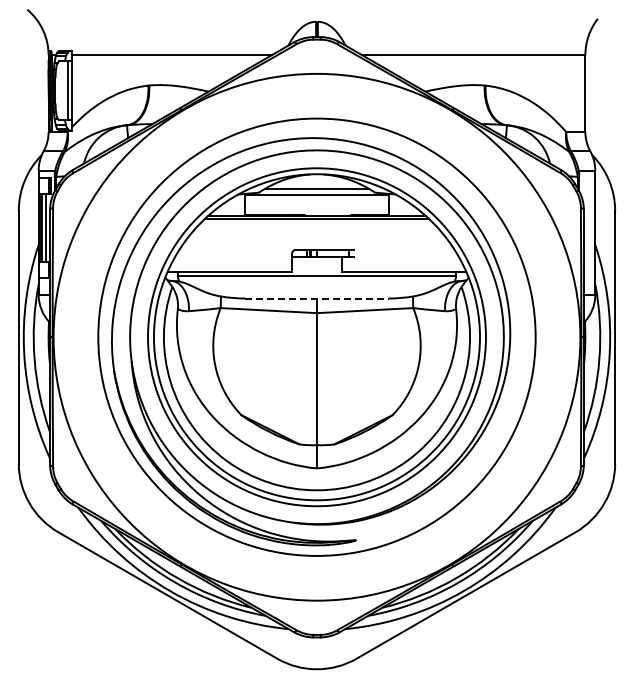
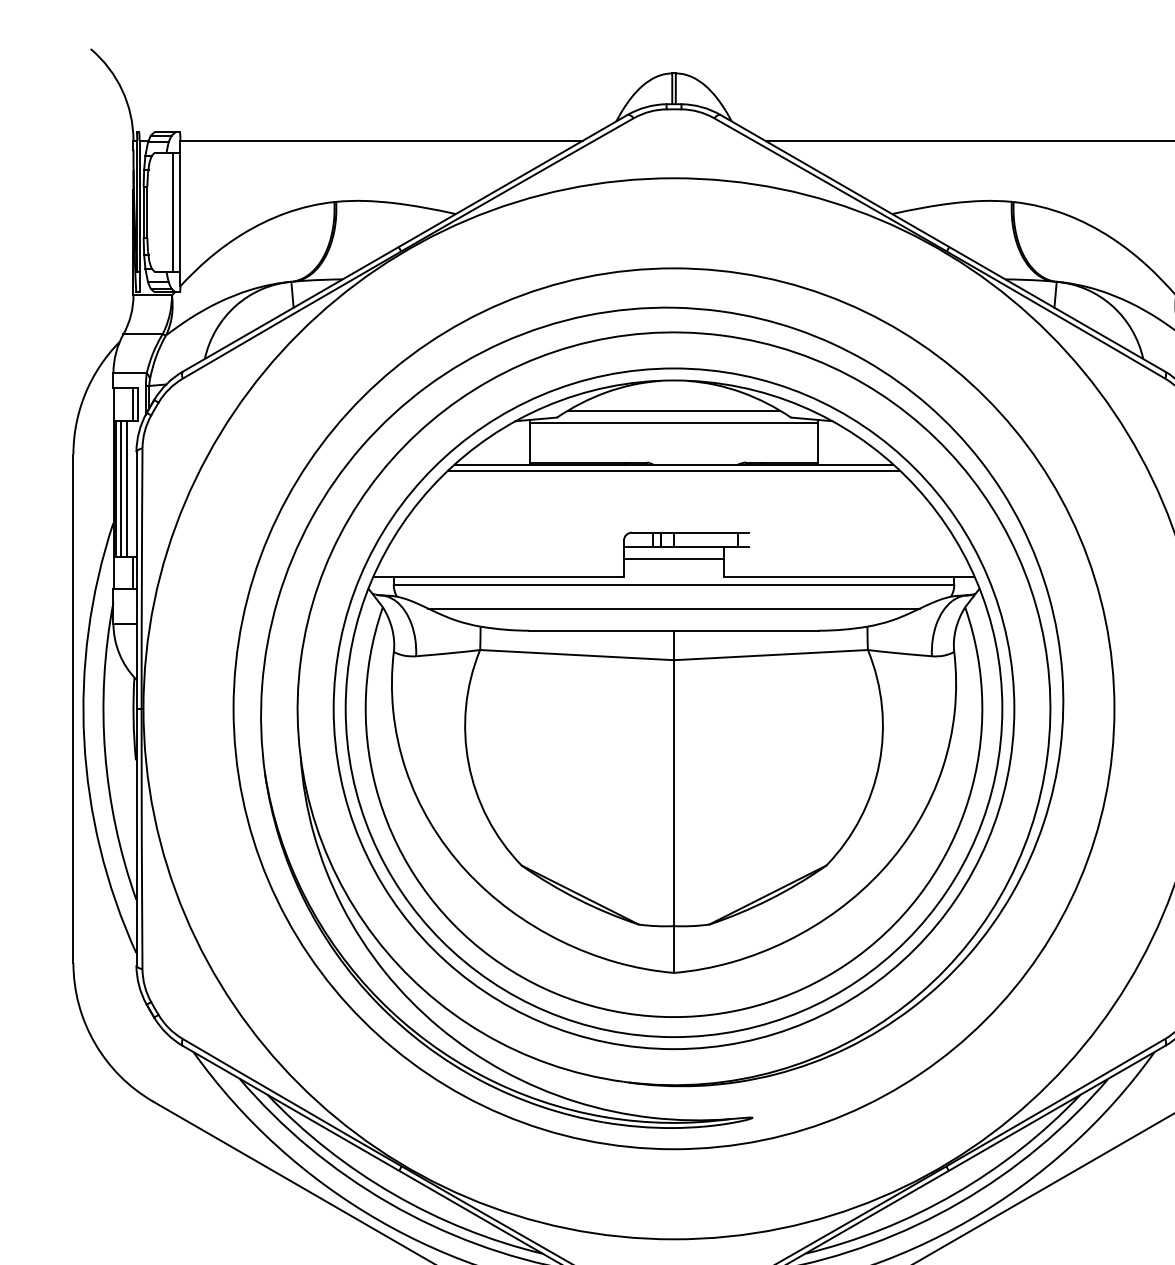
line: (316, 262) -> (673, 558), added
line: (316, 287) -> (673, 608), added
line: (317, 298) -> (675, 630), dashed -> solid

